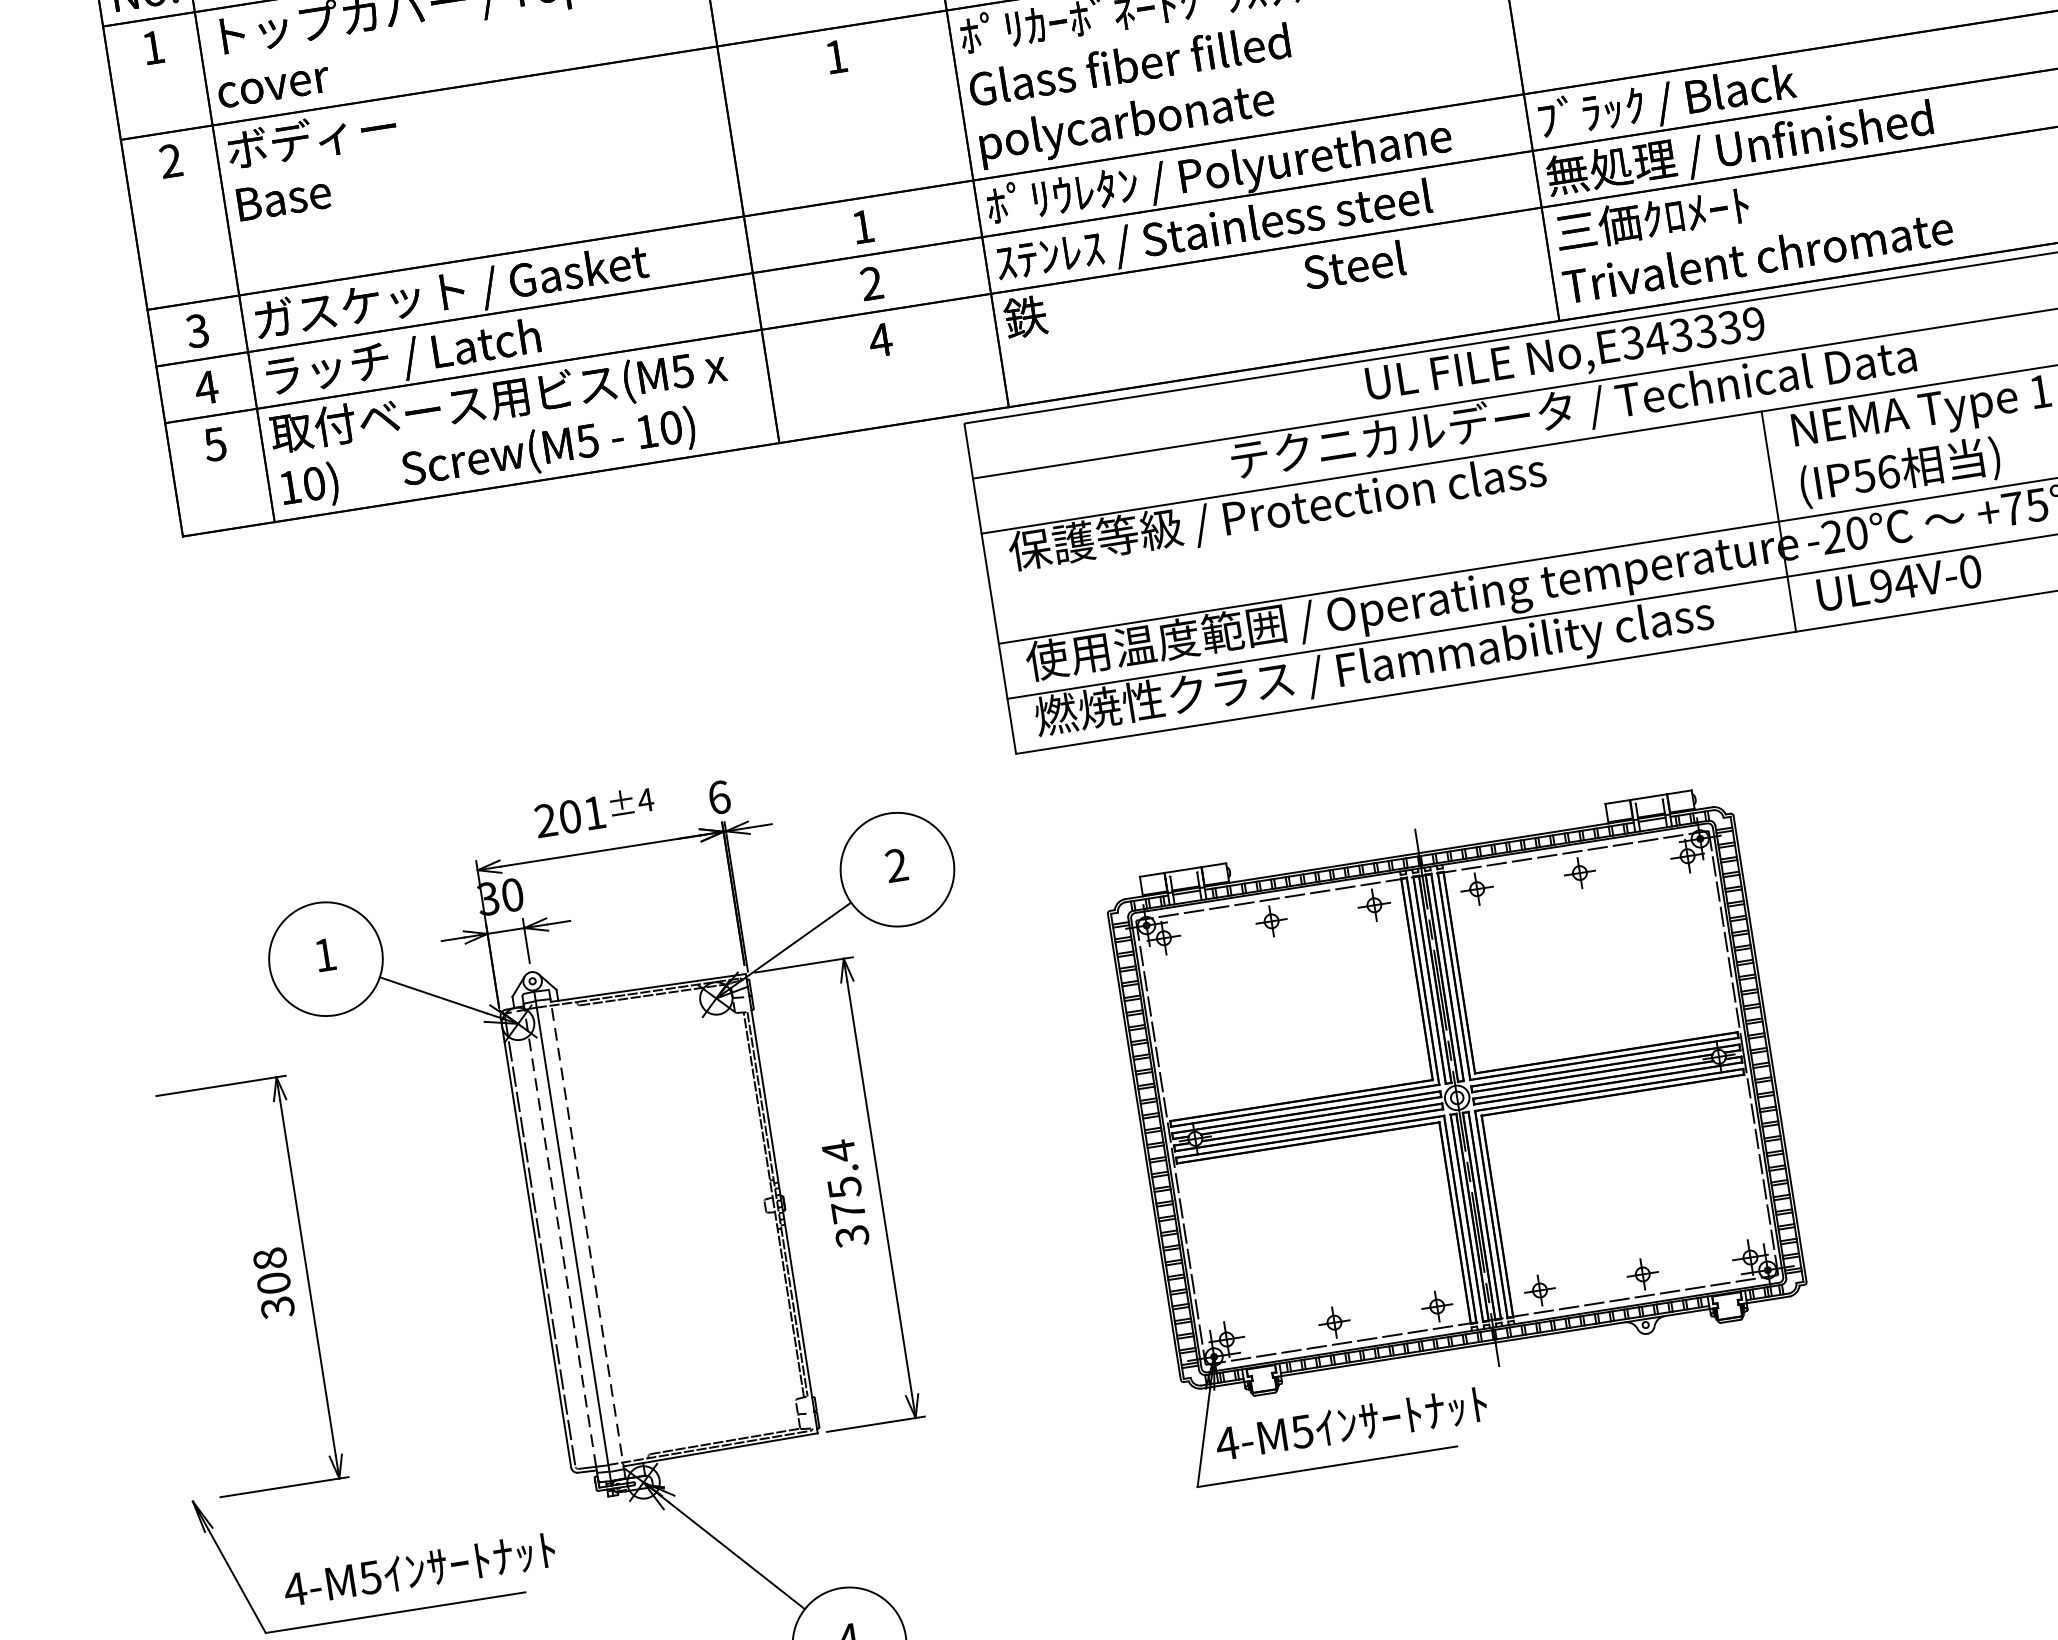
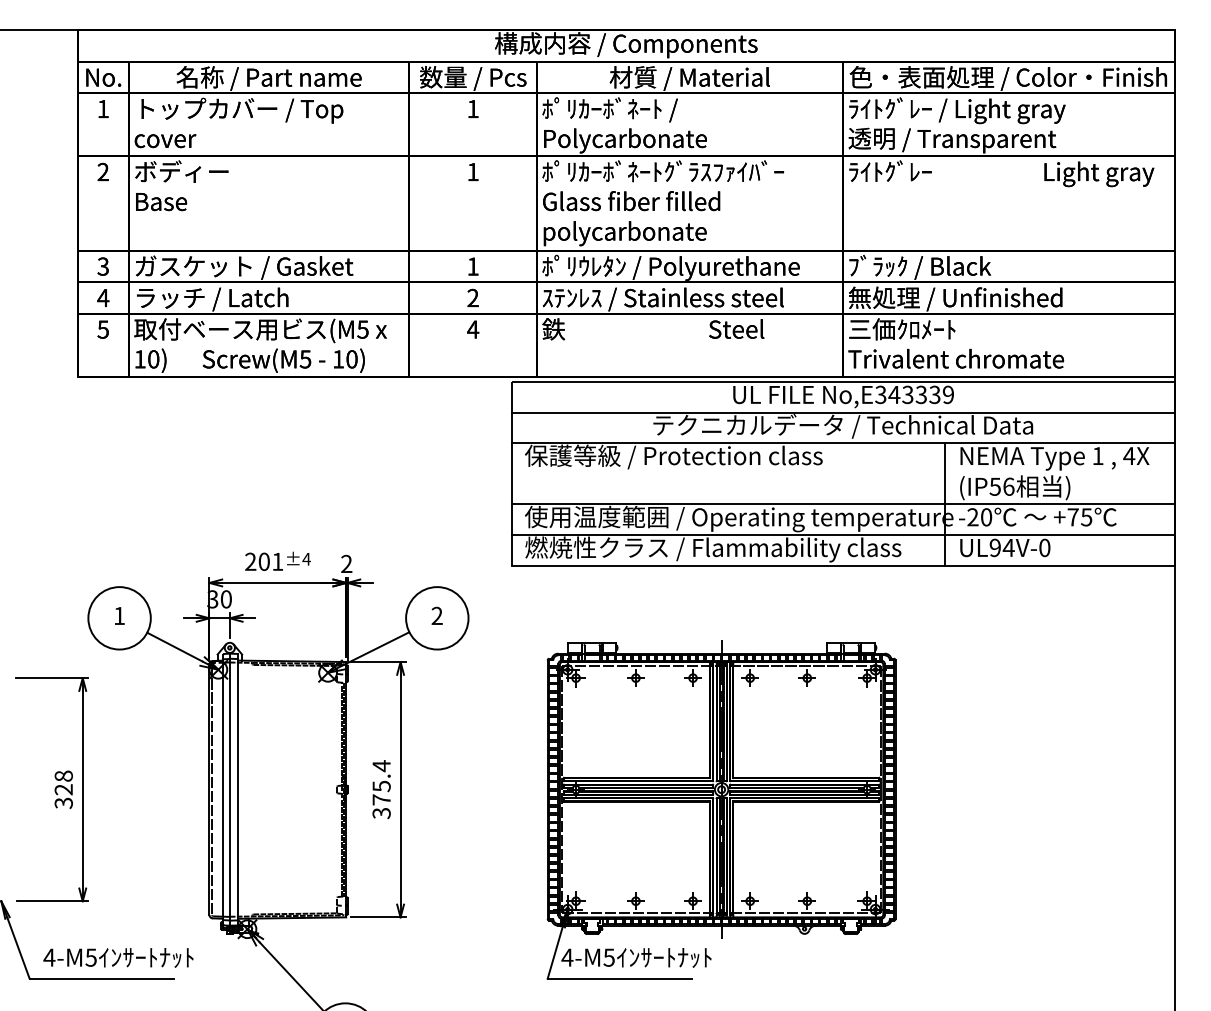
text: (718, 796) -> (346, 563), 6 -> 2
line: (588, 1233) -> (238, 789), dashed -> solid
line: (560, 1236) -> (223, 788), dashed -> solid
text: (273, 1282) -> (63, 789), 308 -> 328

